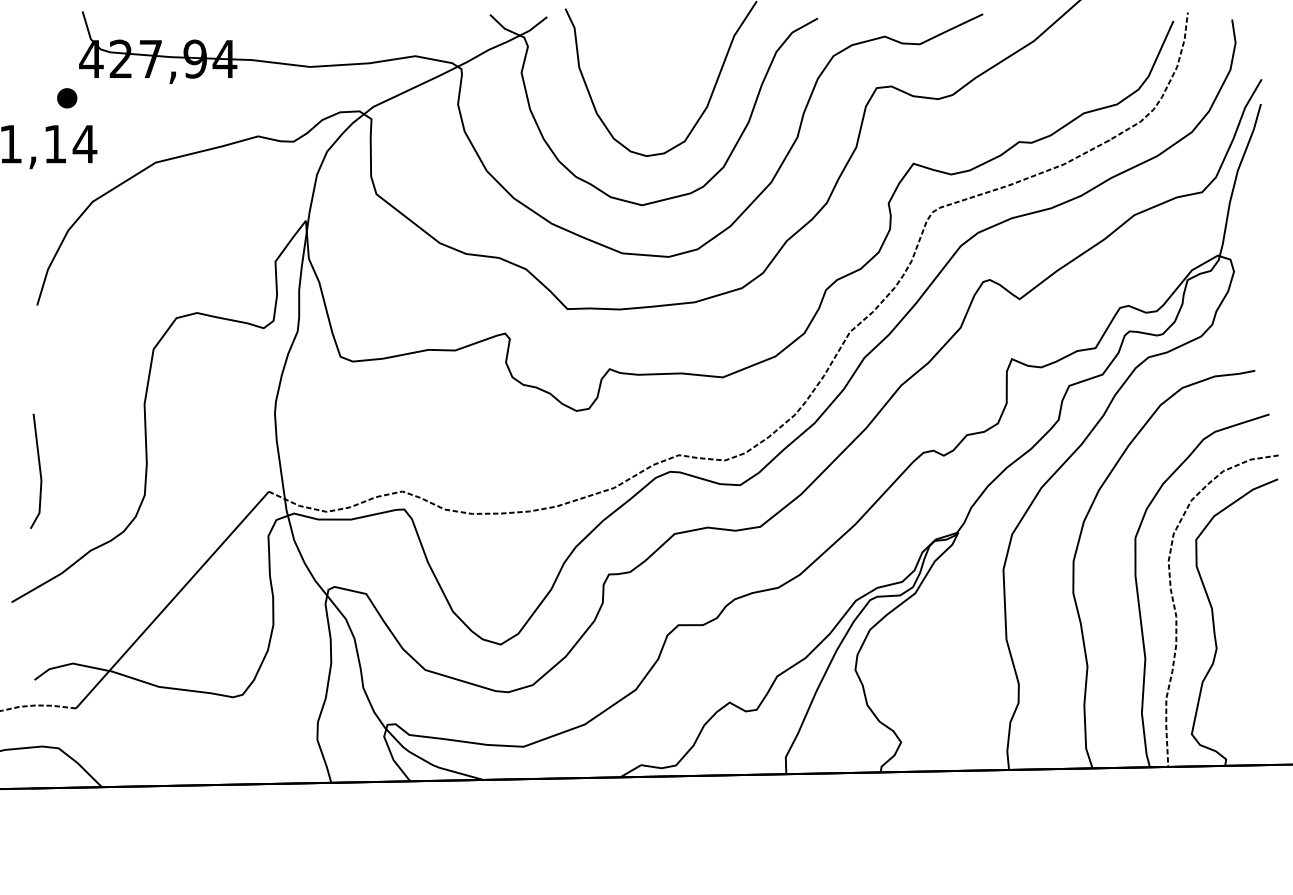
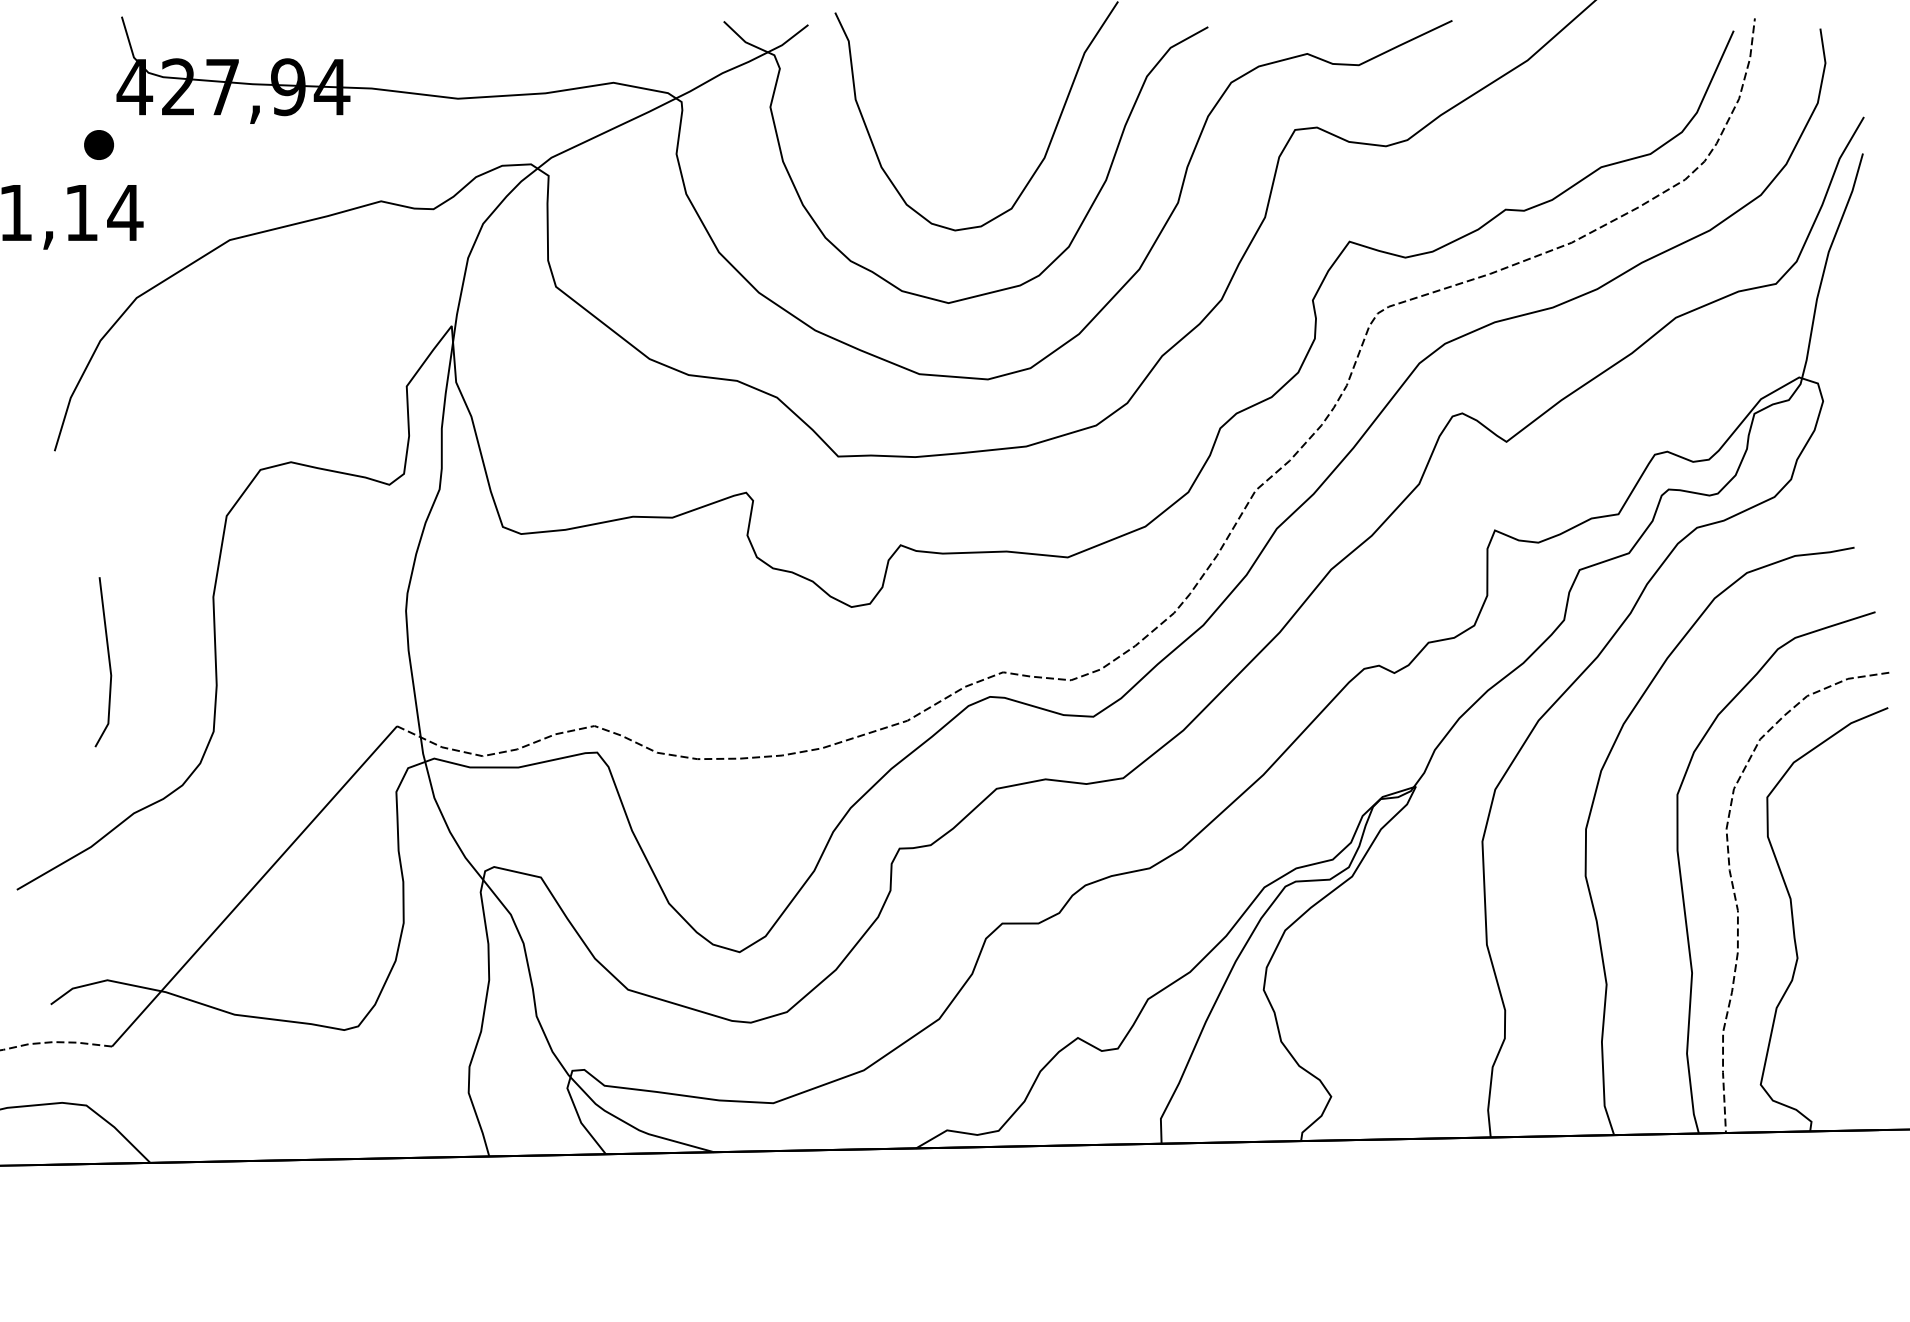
line: (39, 470) -> (108, 661), moved

